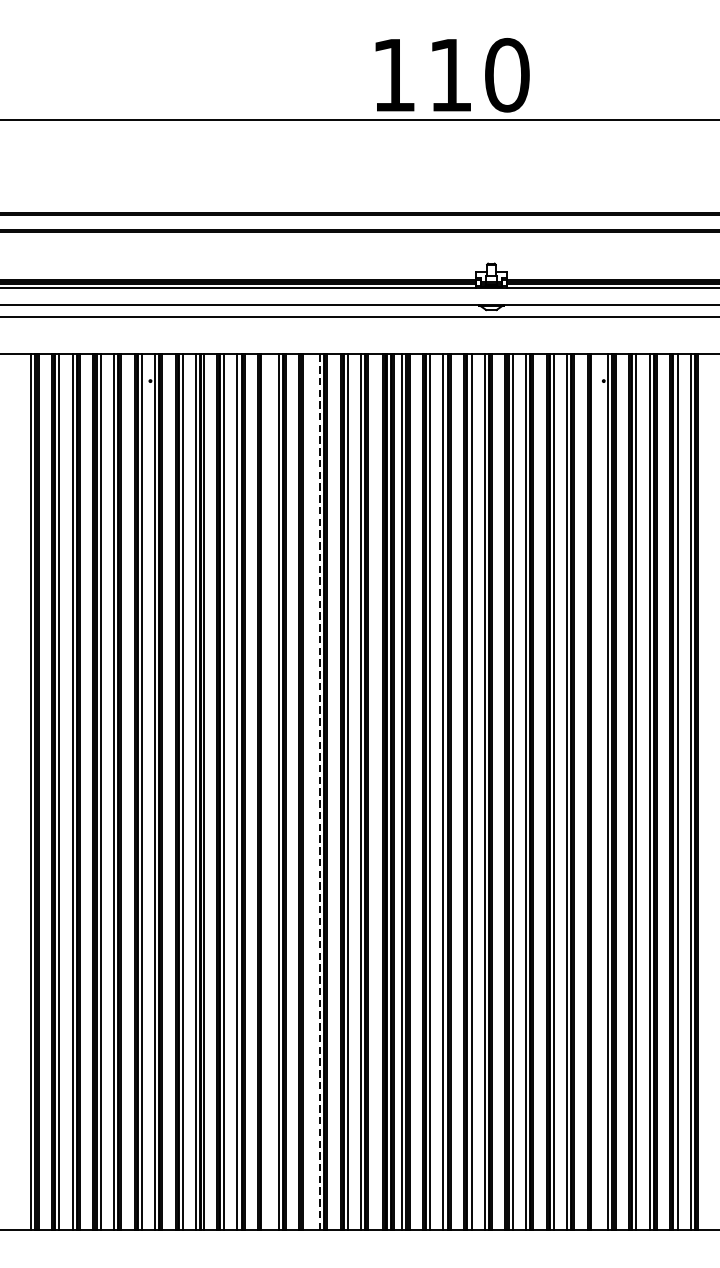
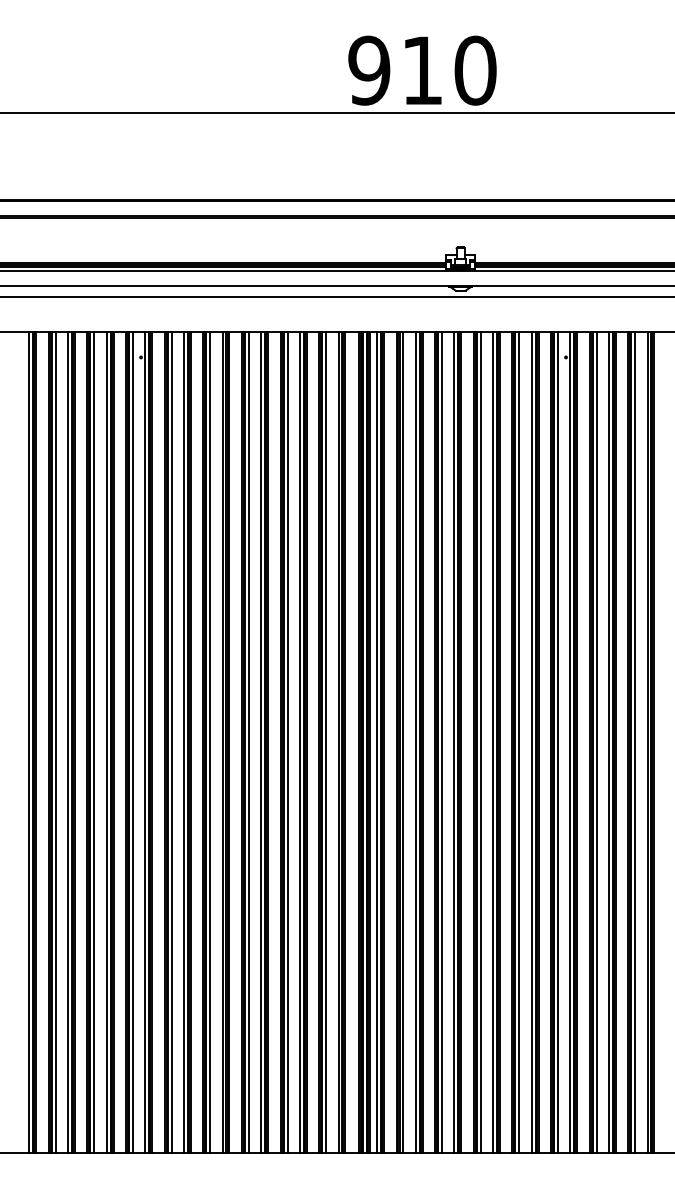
text: (394, 75) -> (369, 70), 110 -> 910
line: (265, 791) -> (248, 742), added
line: (306, 791) -> (287, 742), added
line: (319, 791) -> (299, 742), dashed -> solid
line: (594, 791) -> (557, 742), added

